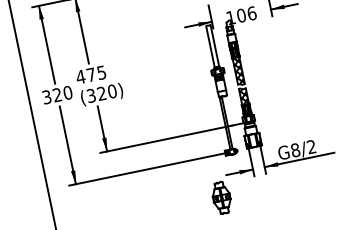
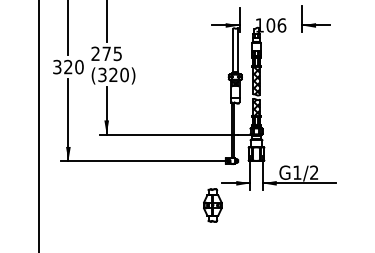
text: (80, 76) -> (95, 53), 475 -> 275
text: (295, 150) -> (297, 172), G8/2 -> G1/2

